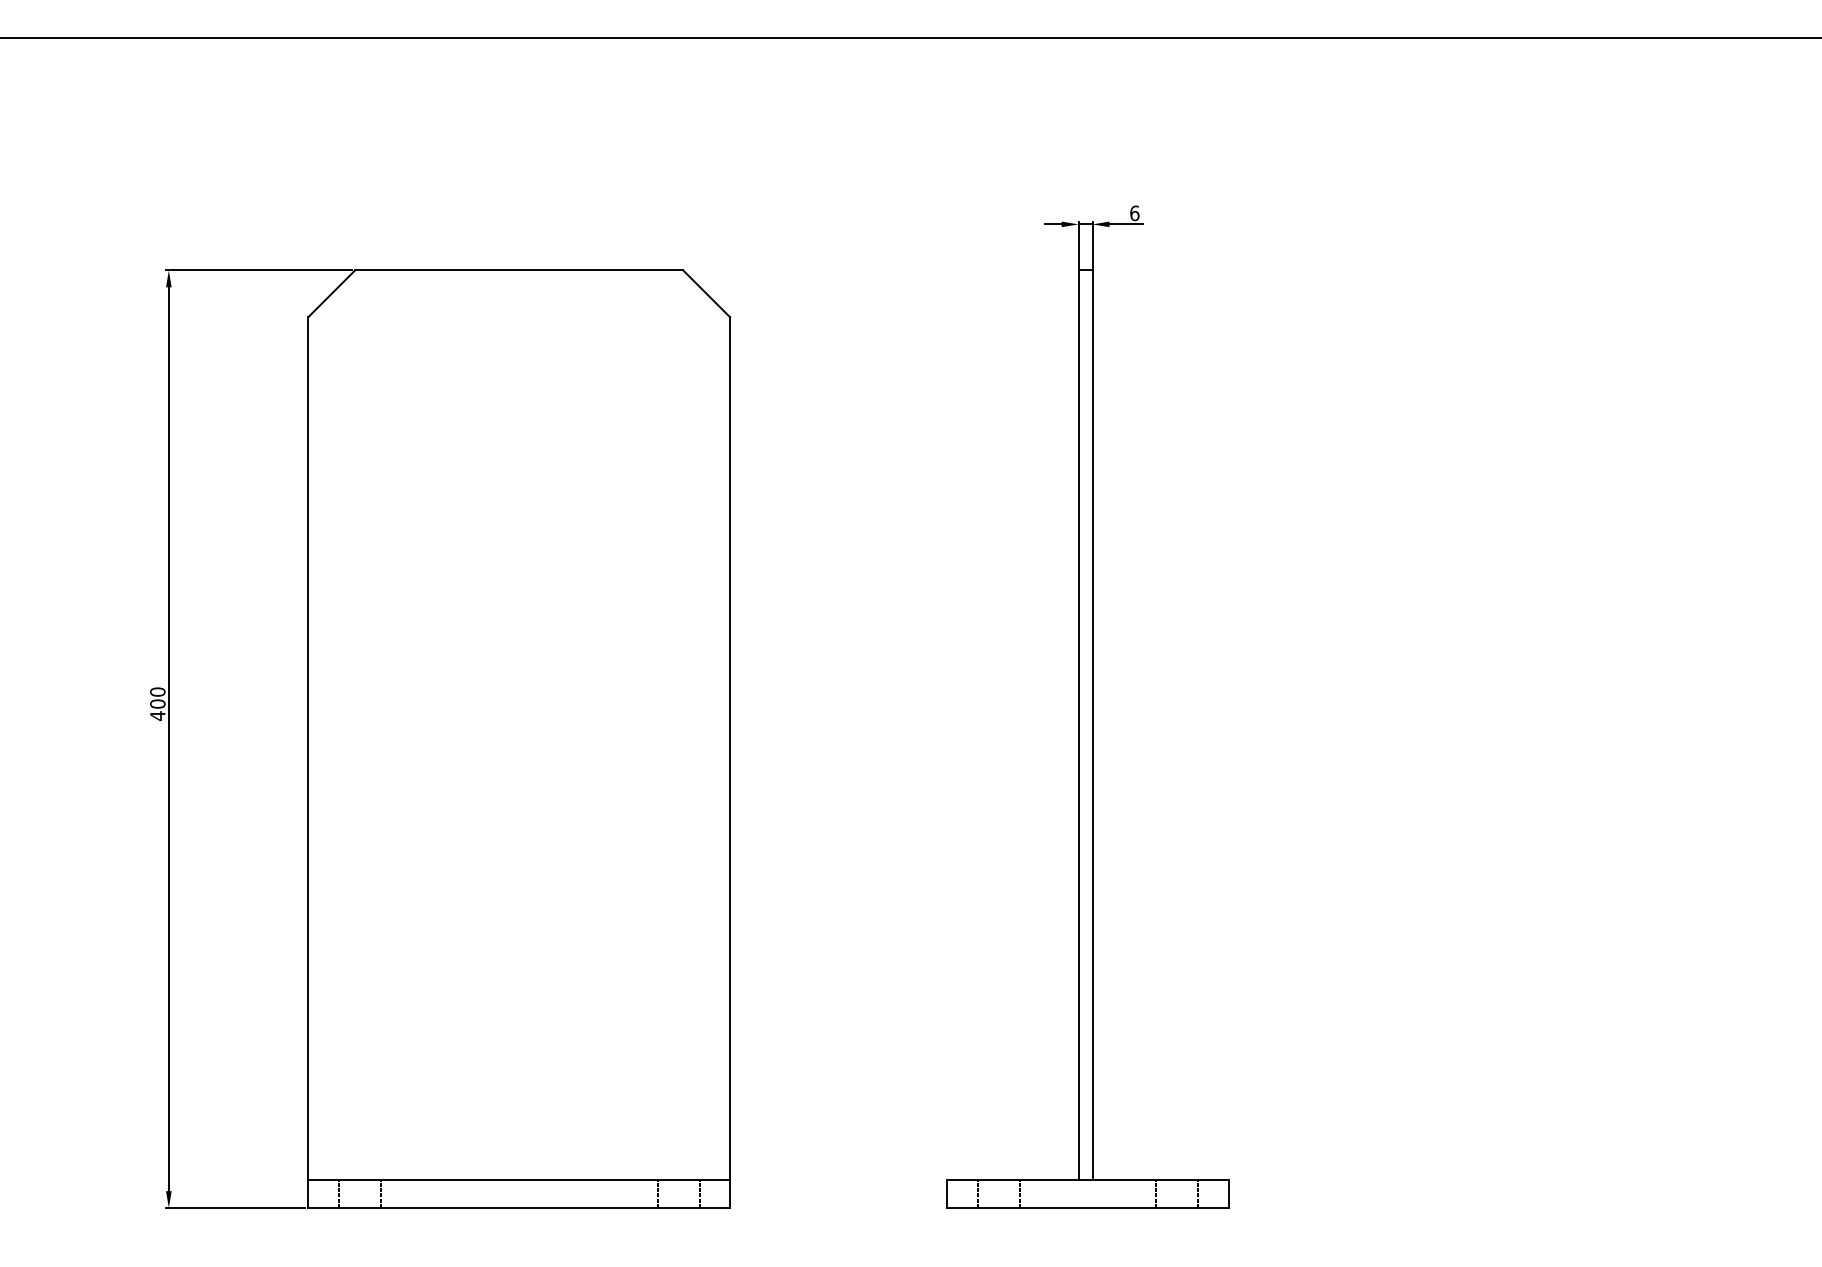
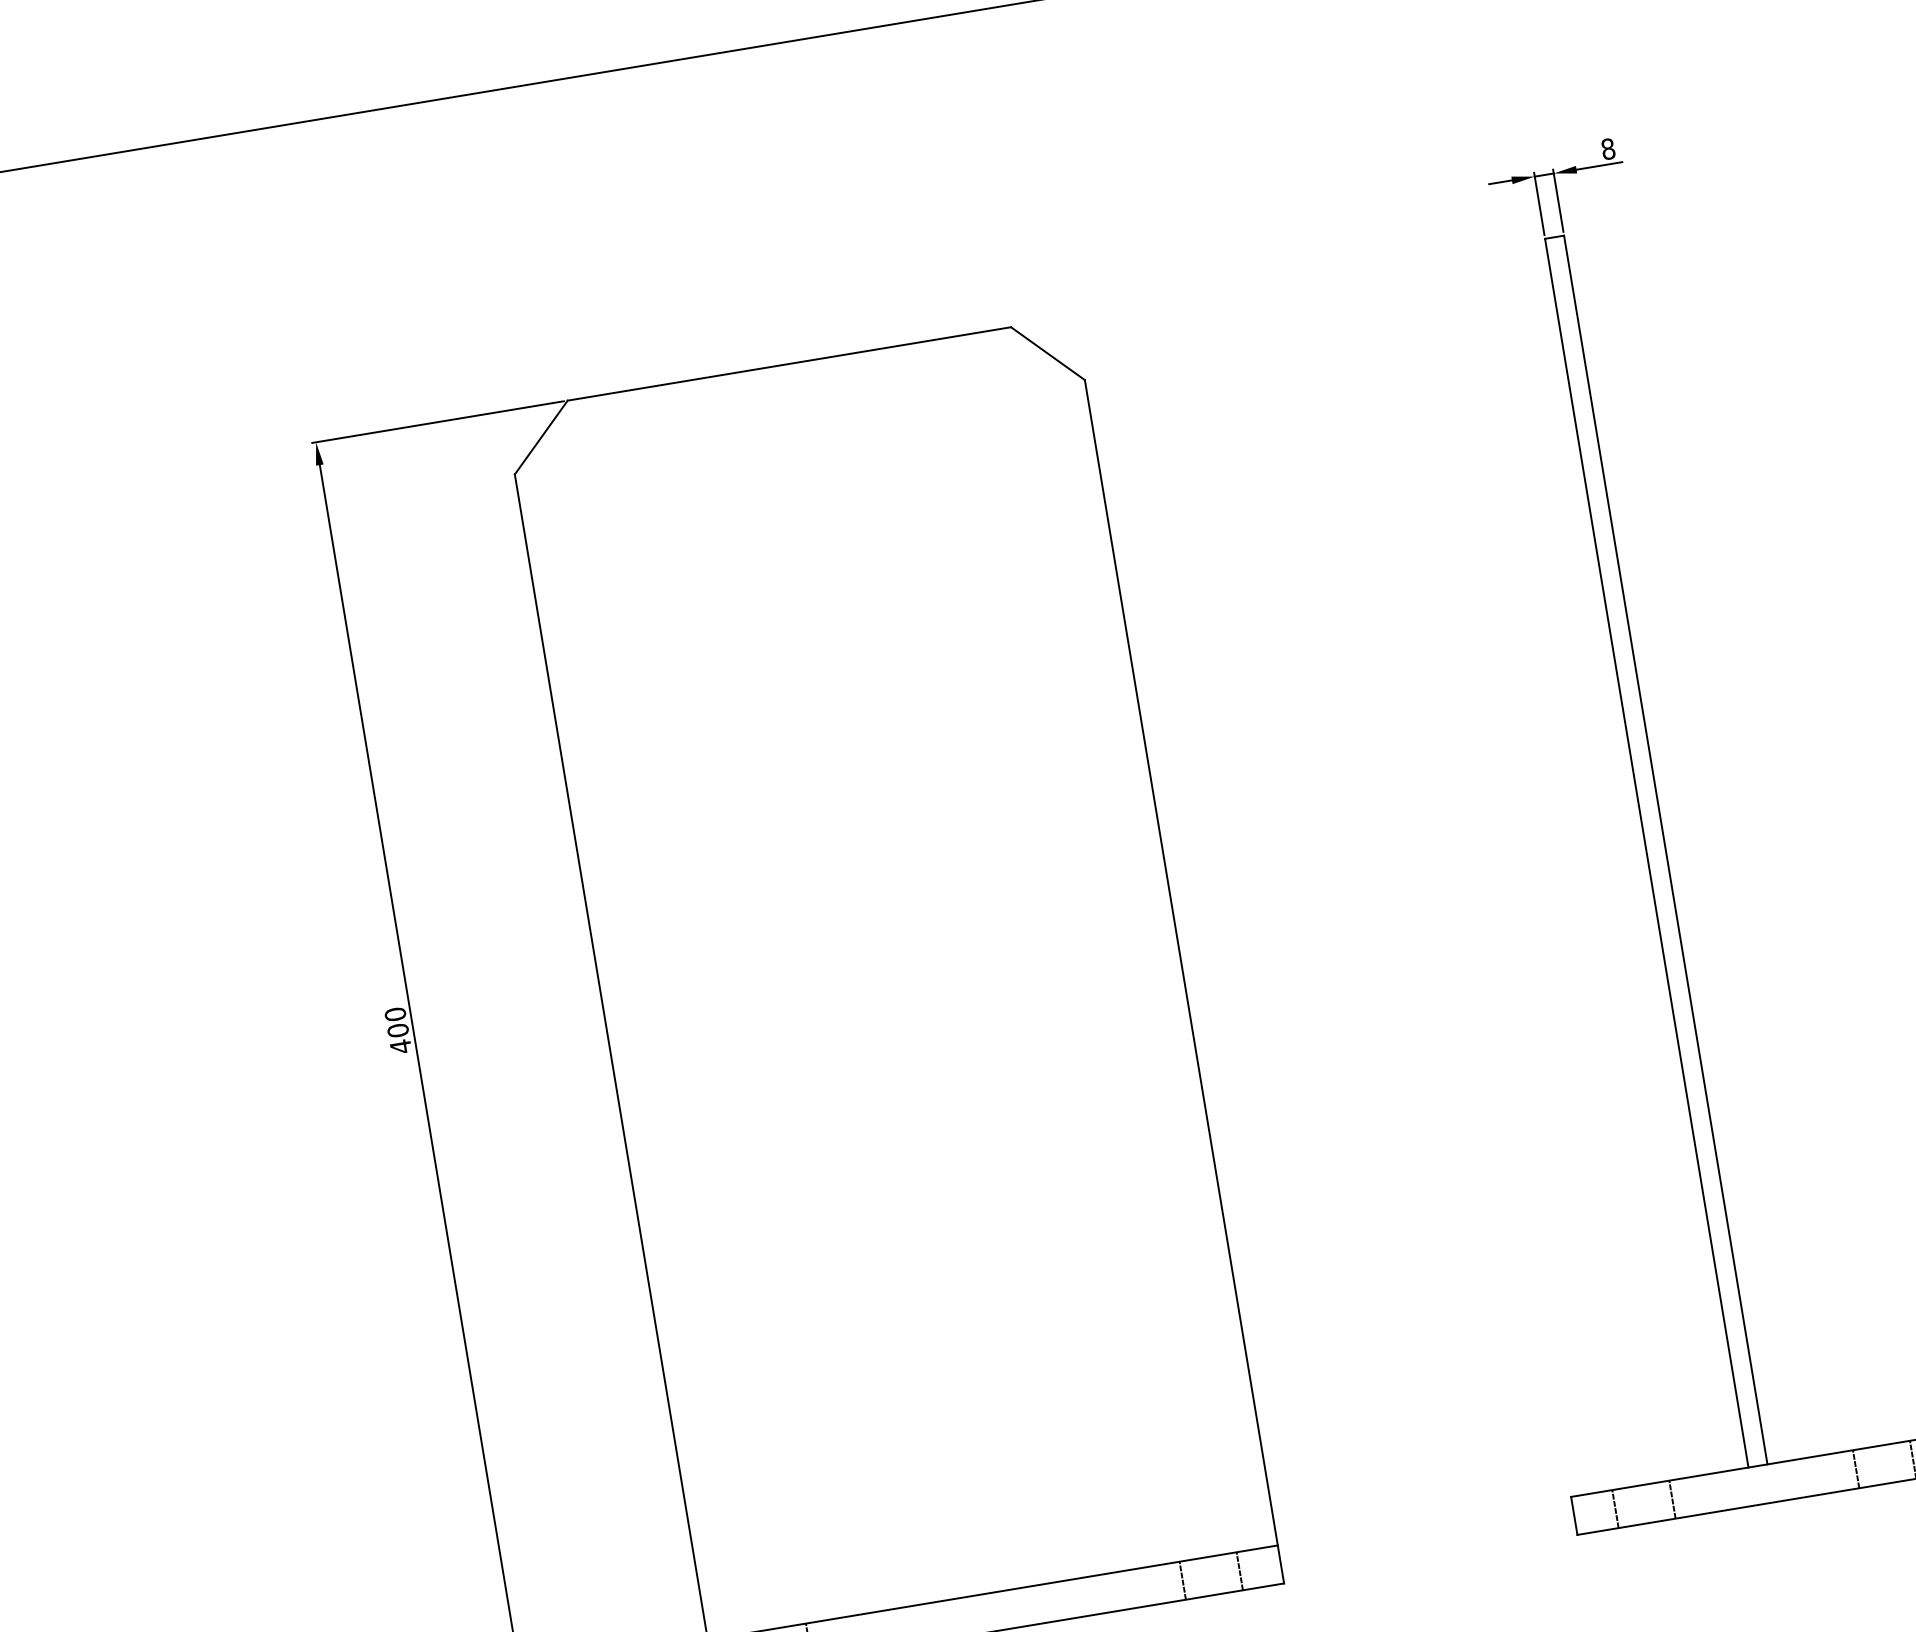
text: (1134, 212) -> (1607, 148), 6 -> 8

